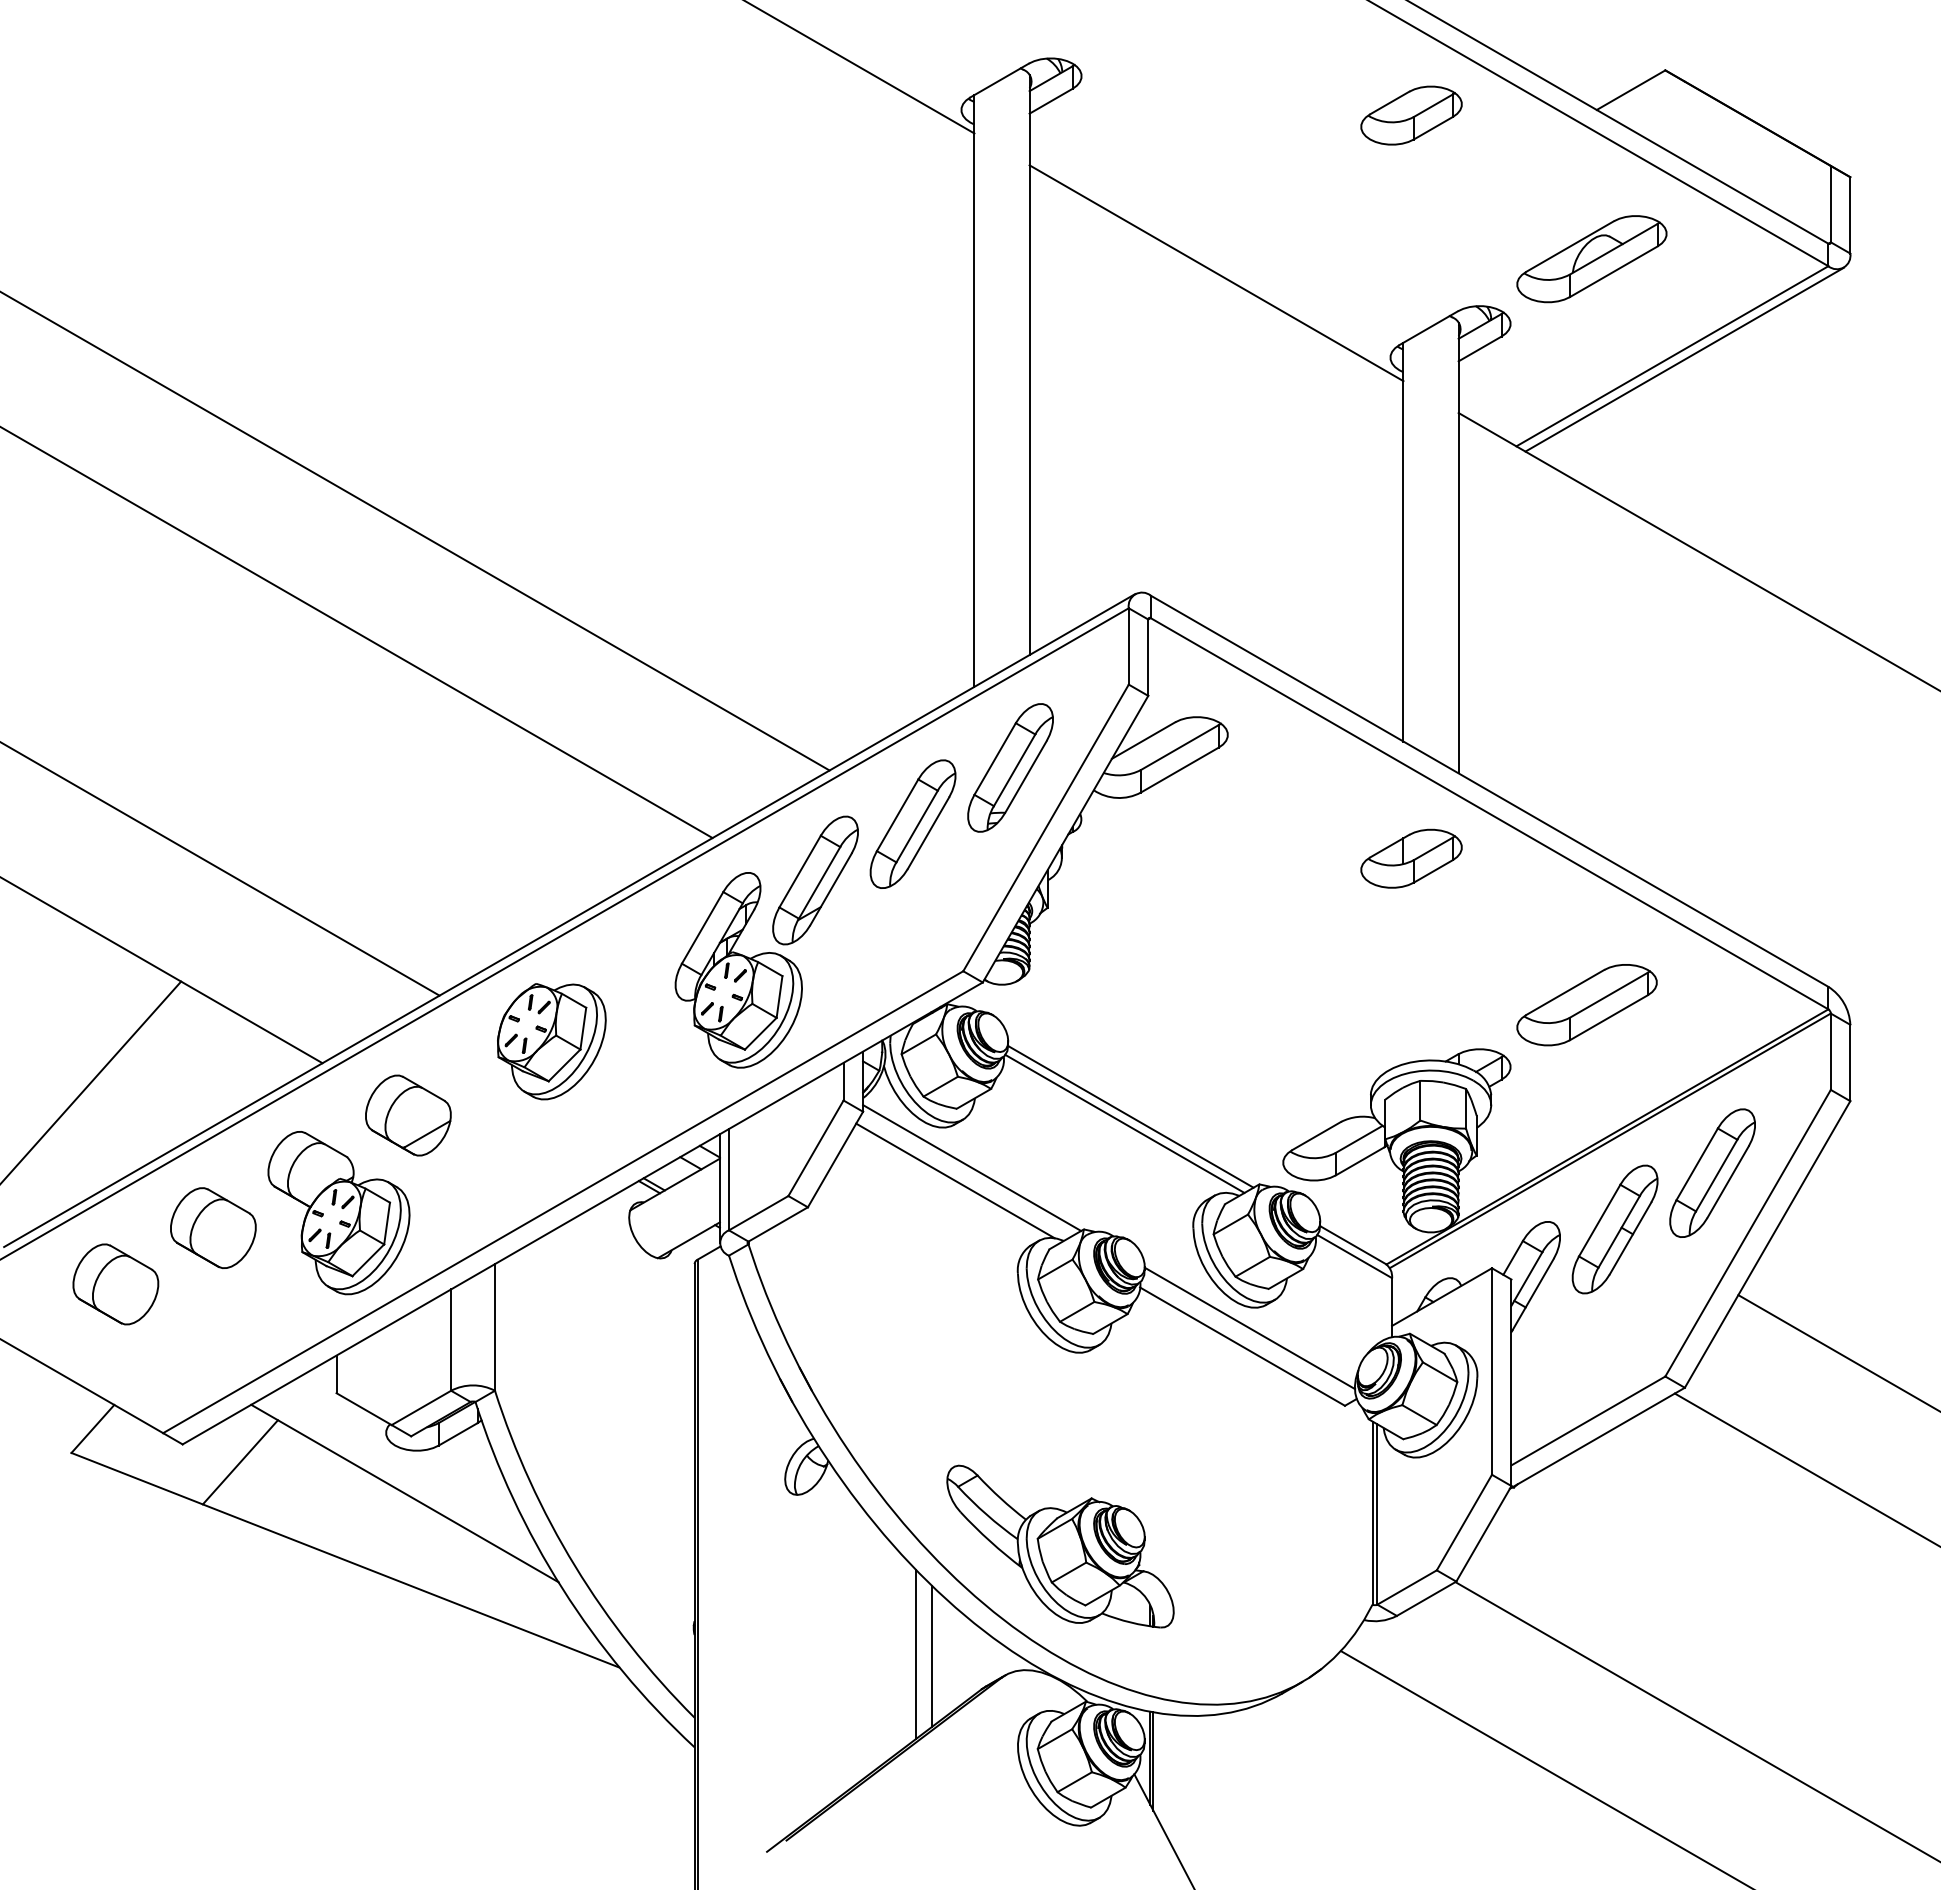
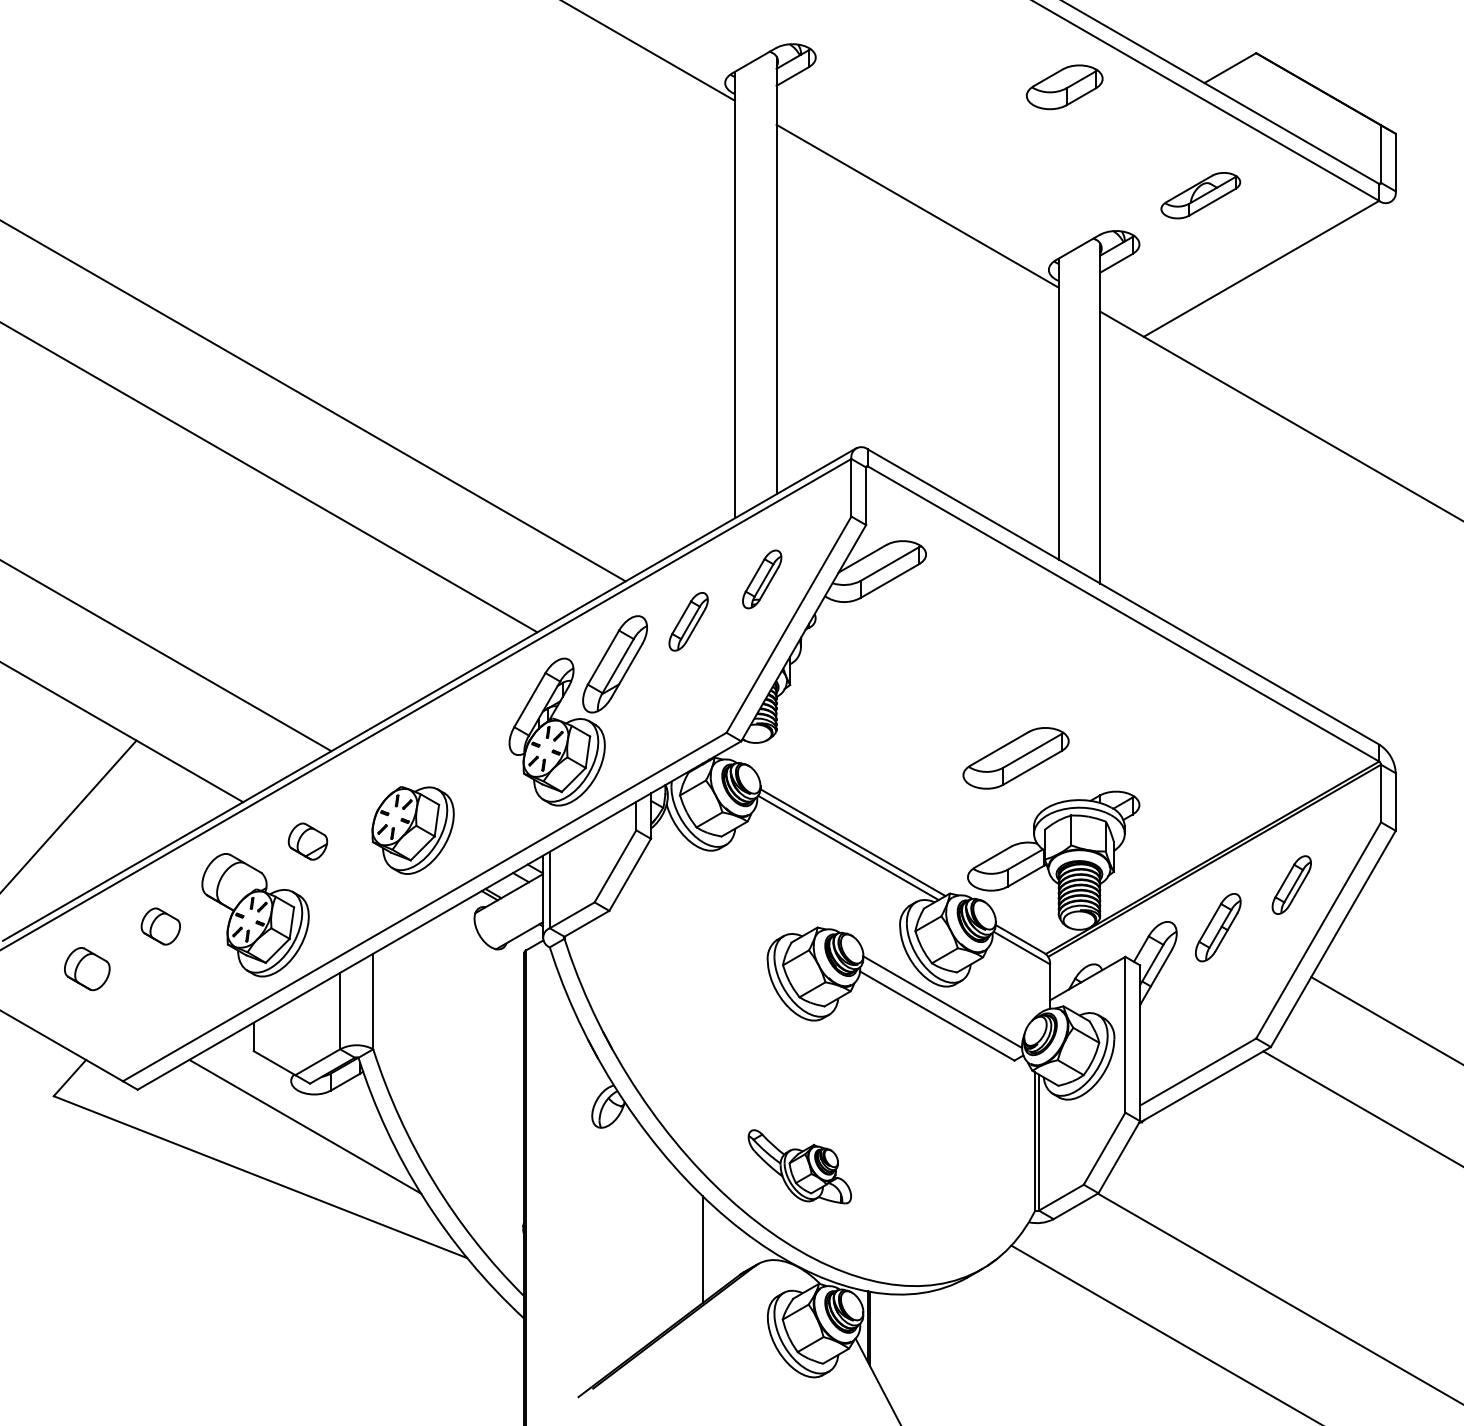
part: (1591, 259) -> (1200, 195), size x0.7
line: (1684, 359) -> (1270, 271), removed
part: (1010, 767) -> (762, 579), size x0.6
part: (912, 823) -> (688, 621), size x0.6
part: (1411, 858) -> (1064, 647), removed
part: (1586, 1005) -> (1015, 758), moved
part: (551, 1041) -> (412, 830), moved
part: (408, 1115) -> (308, 841), size x0.6
line: (972, 1167) -> (733, 880), removed
part: (1712, 1172) -> (1291, 884), size x0.6
line: (955, 1180) -> (720, 890), removed
part: (213, 1227) -> (160, 926), size x0.6
part: (1614, 1229) -> (1217, 927), size x0.7
part: (115, 1284) -> (86, 969), size x0.7
line: (239, 1462) -> (180, 1103), removed
part: (1060, 1546) -> (799, 1166), size x0.6
line: (916, 1654) -> (691, 1248), removed

